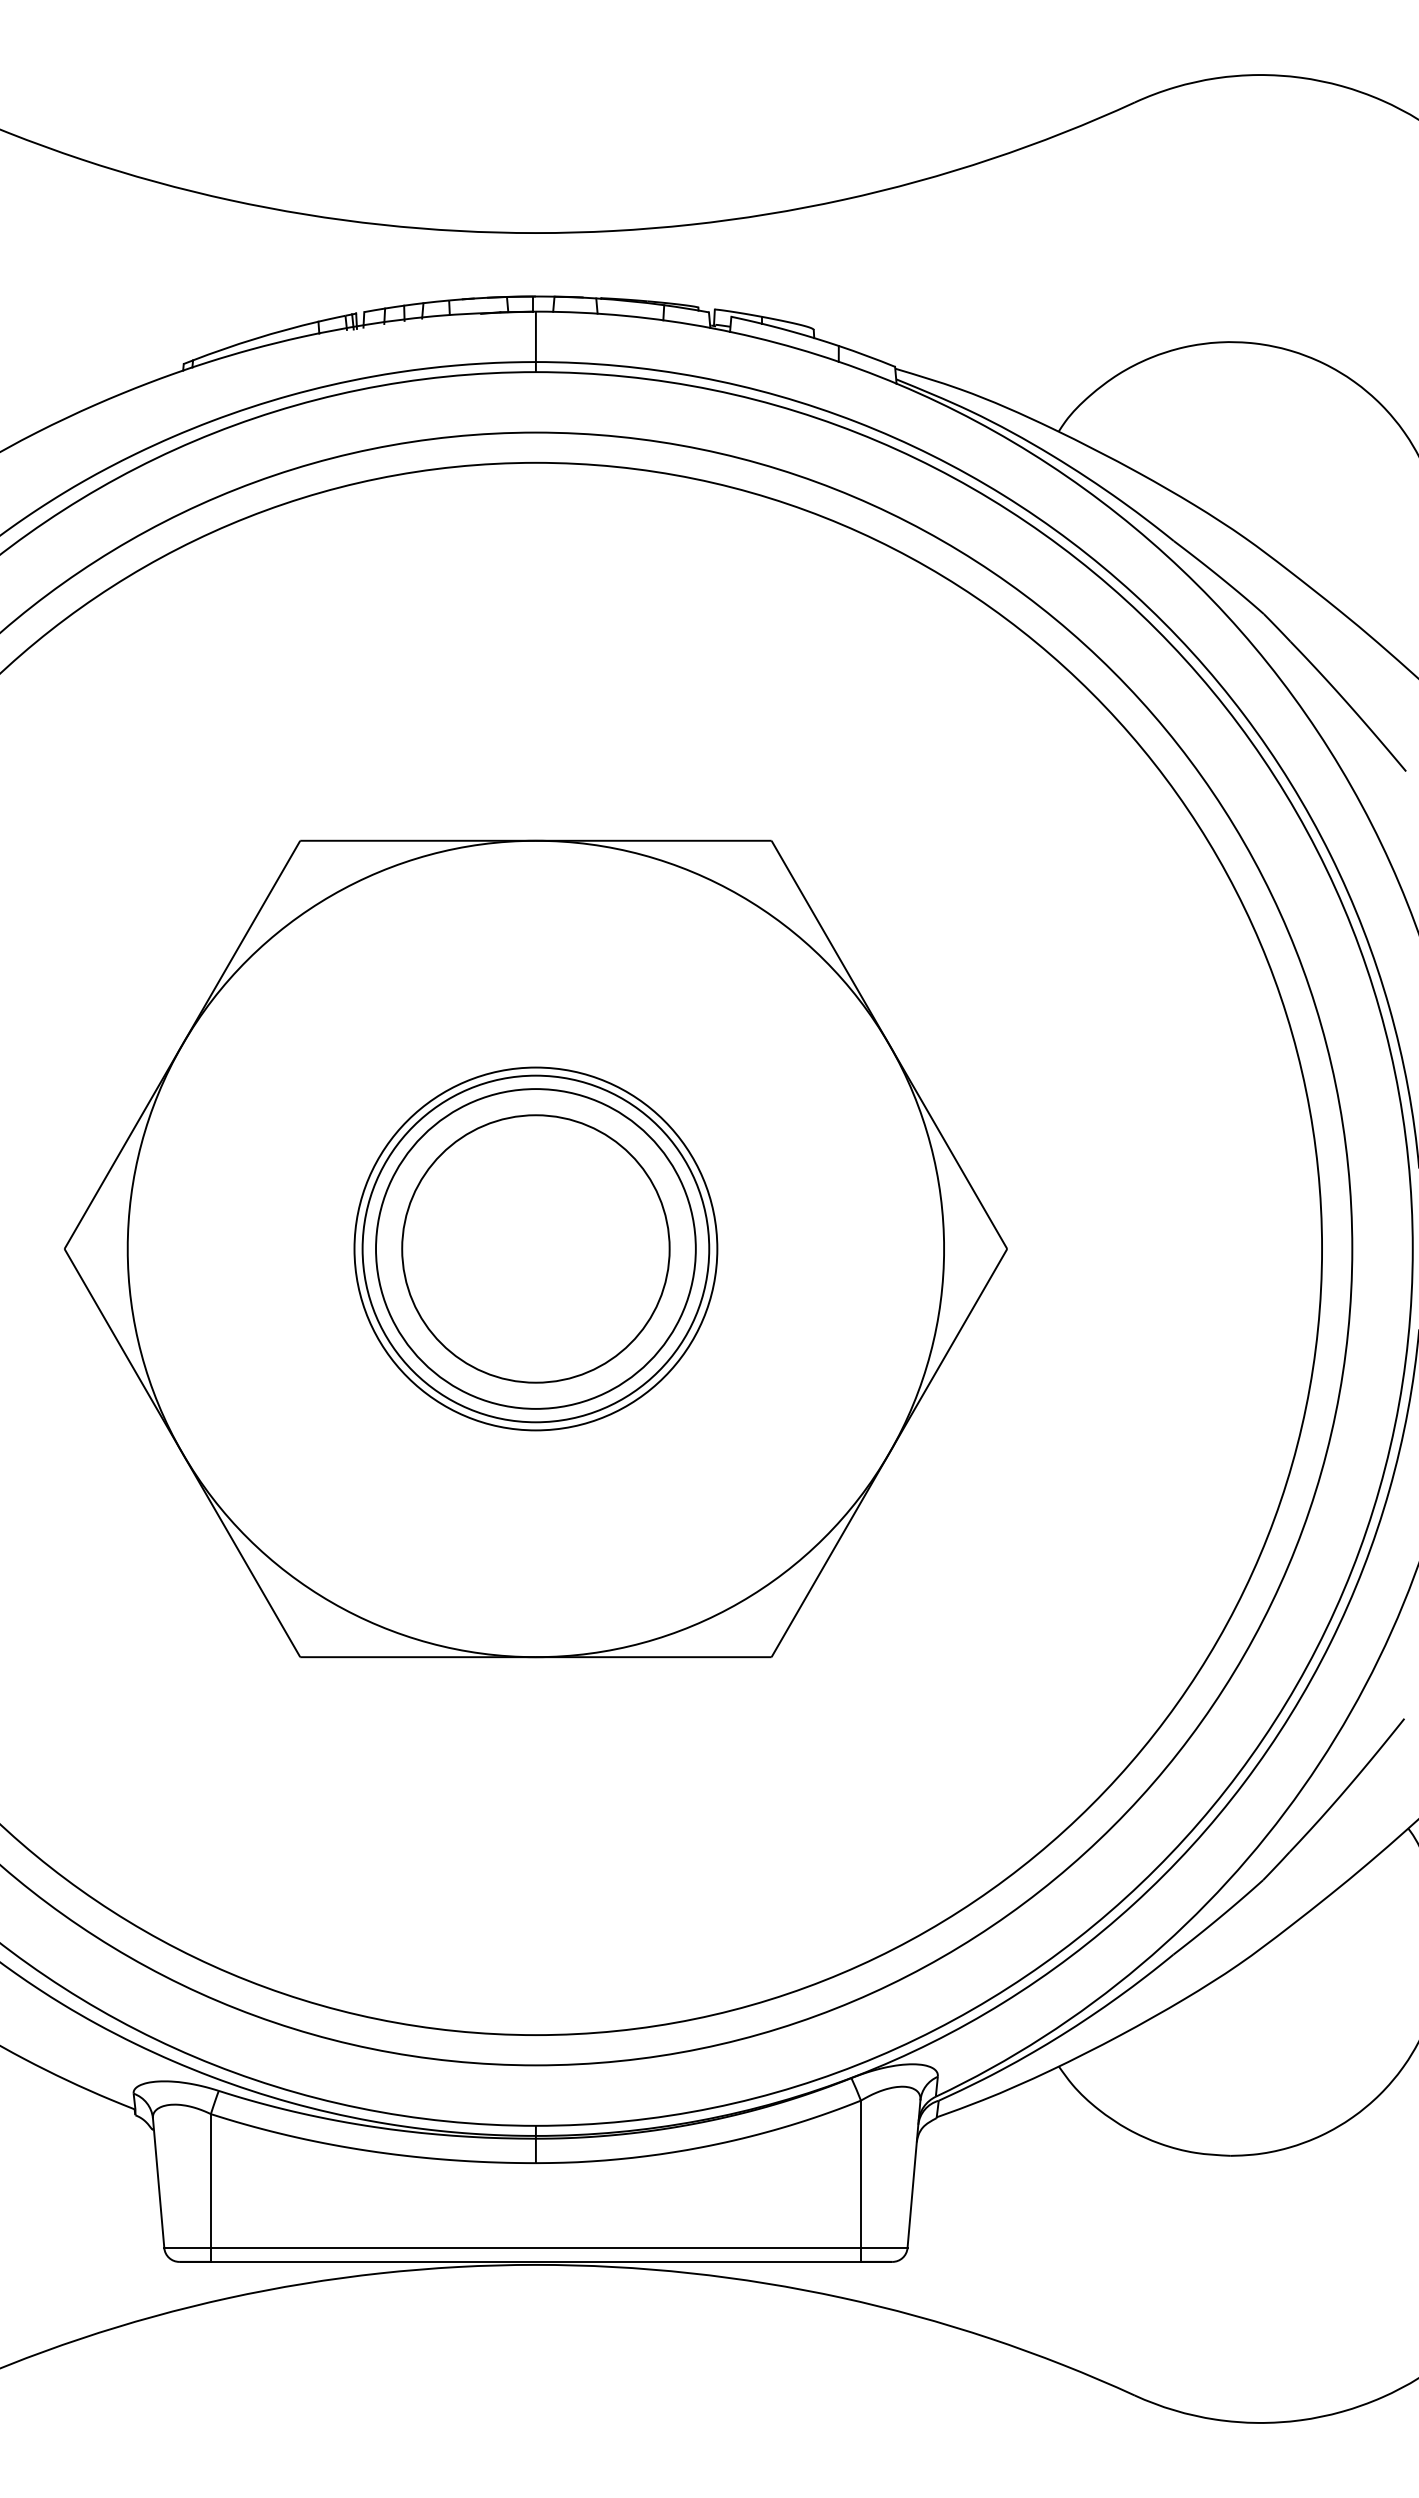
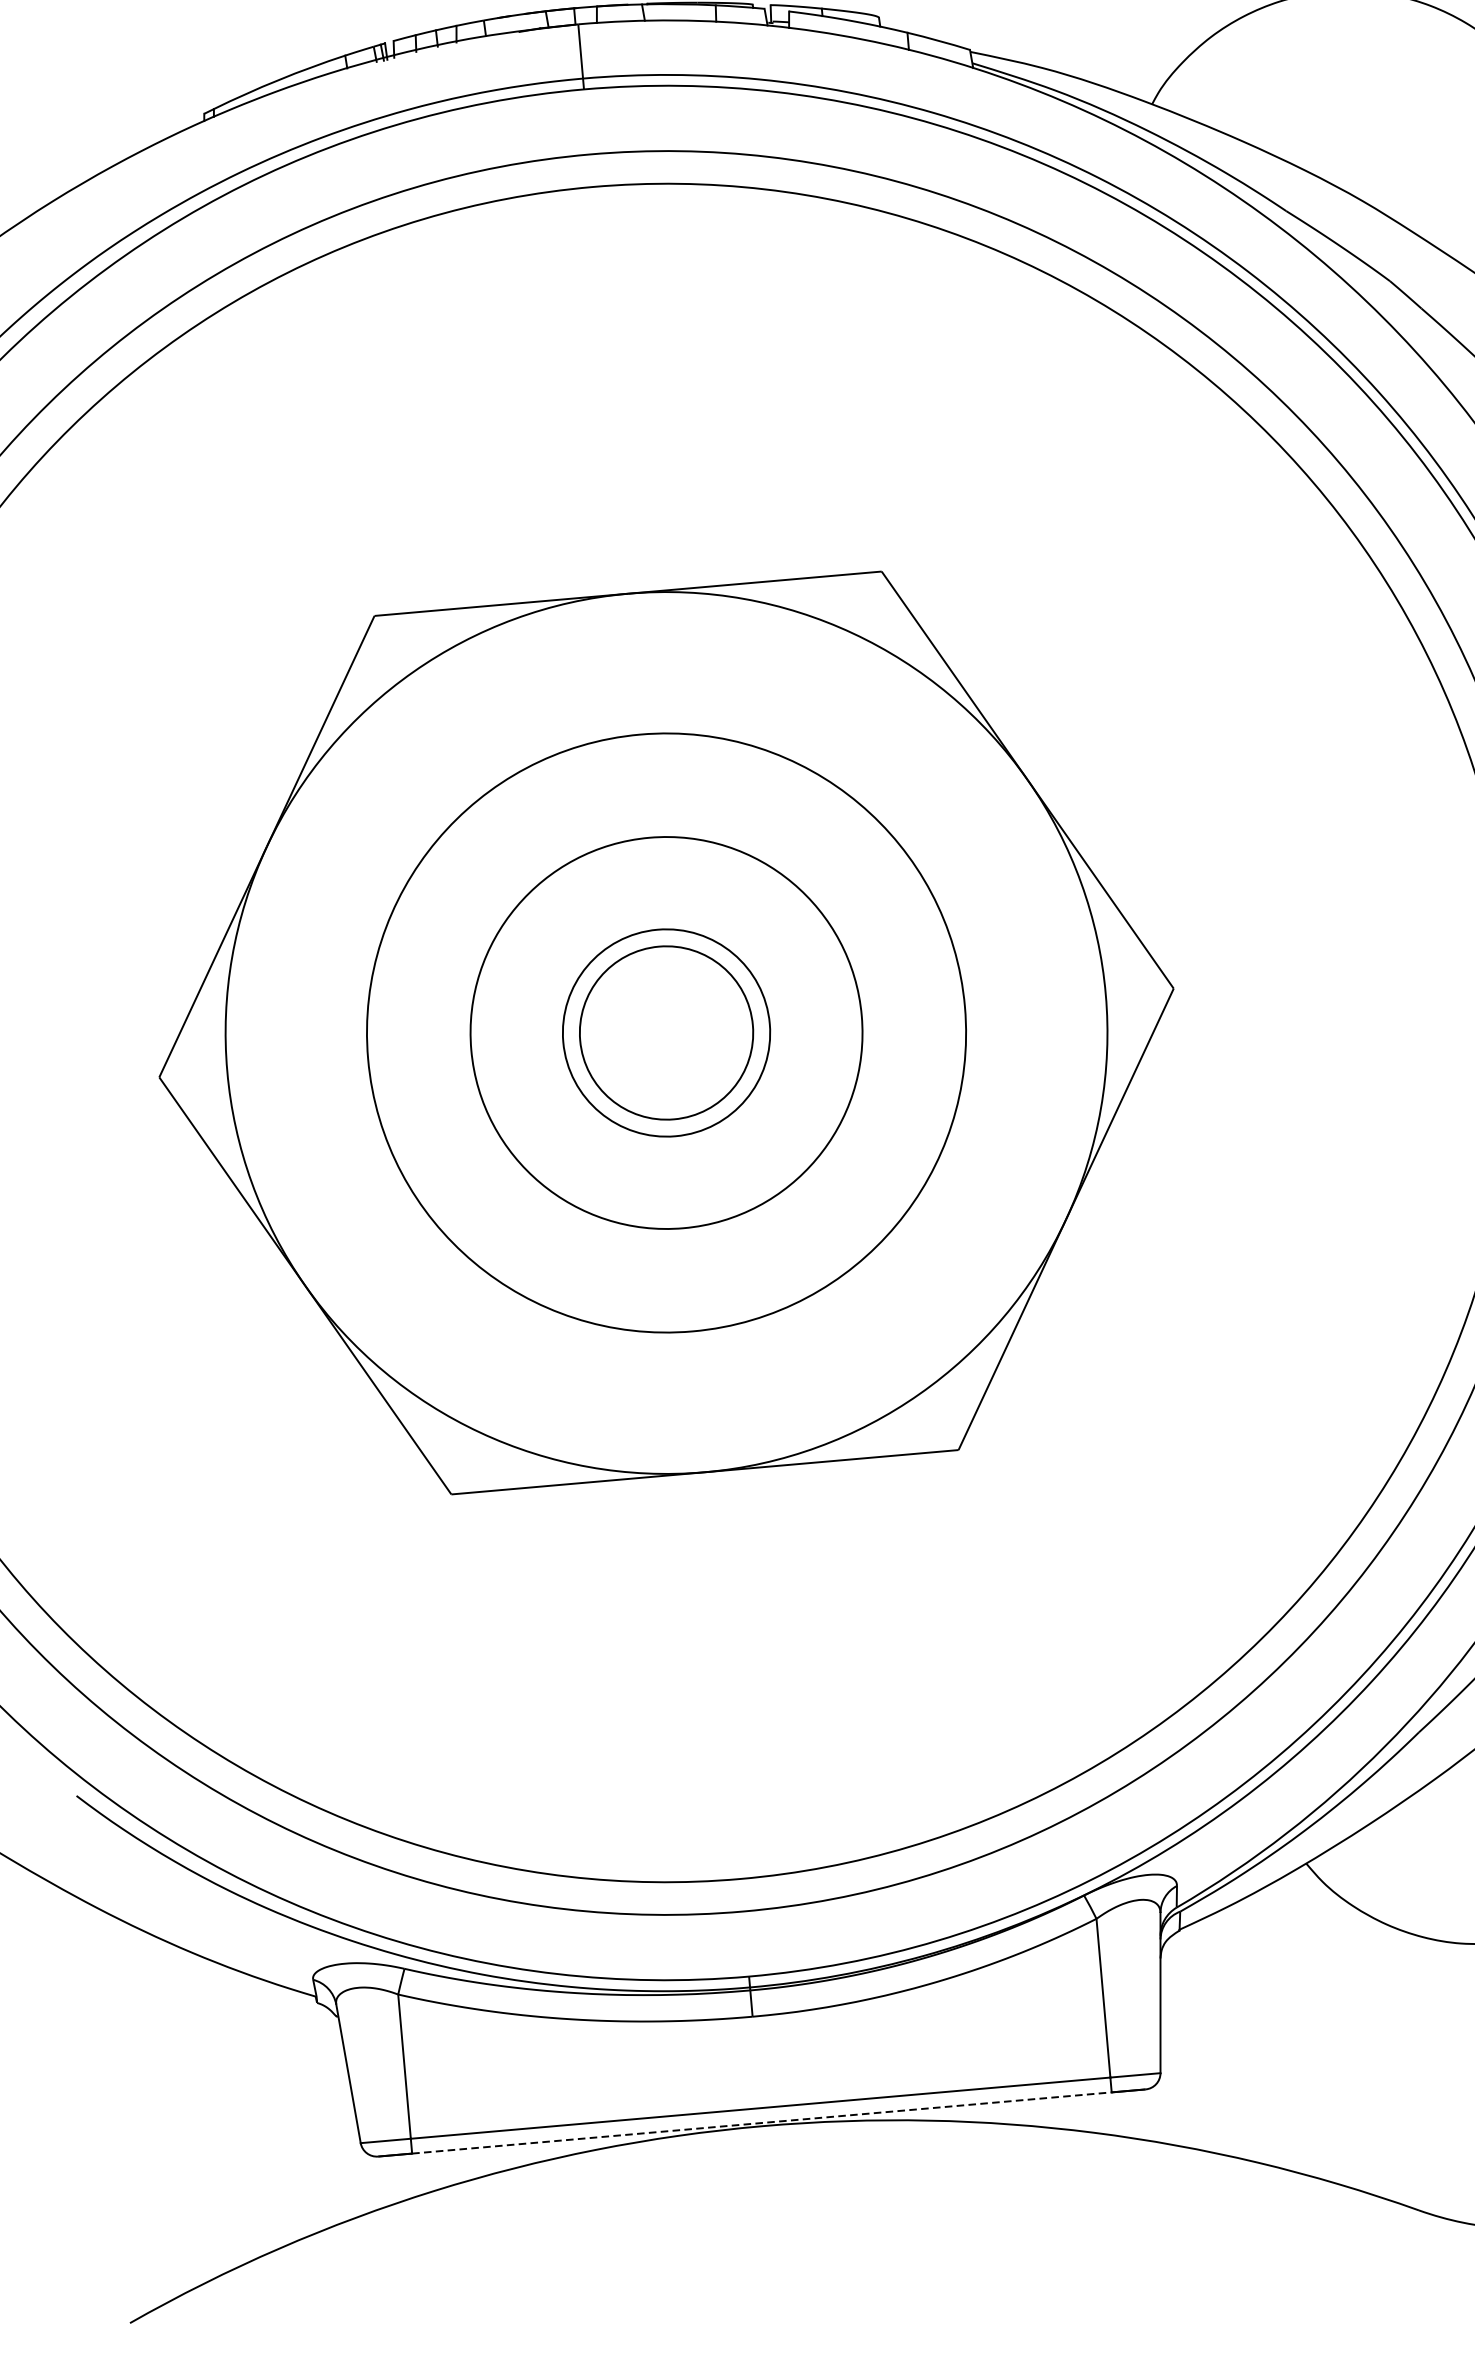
circle: (535, 1248) -> (666, 1032), size x0.6
circle: (535, 1248) -> (666, 1032), size x0.6
circle: (535, 1248) -> (666, 1032), size x1.6
line: (536, 2261) -> (762, 2122), solid -> dashed

